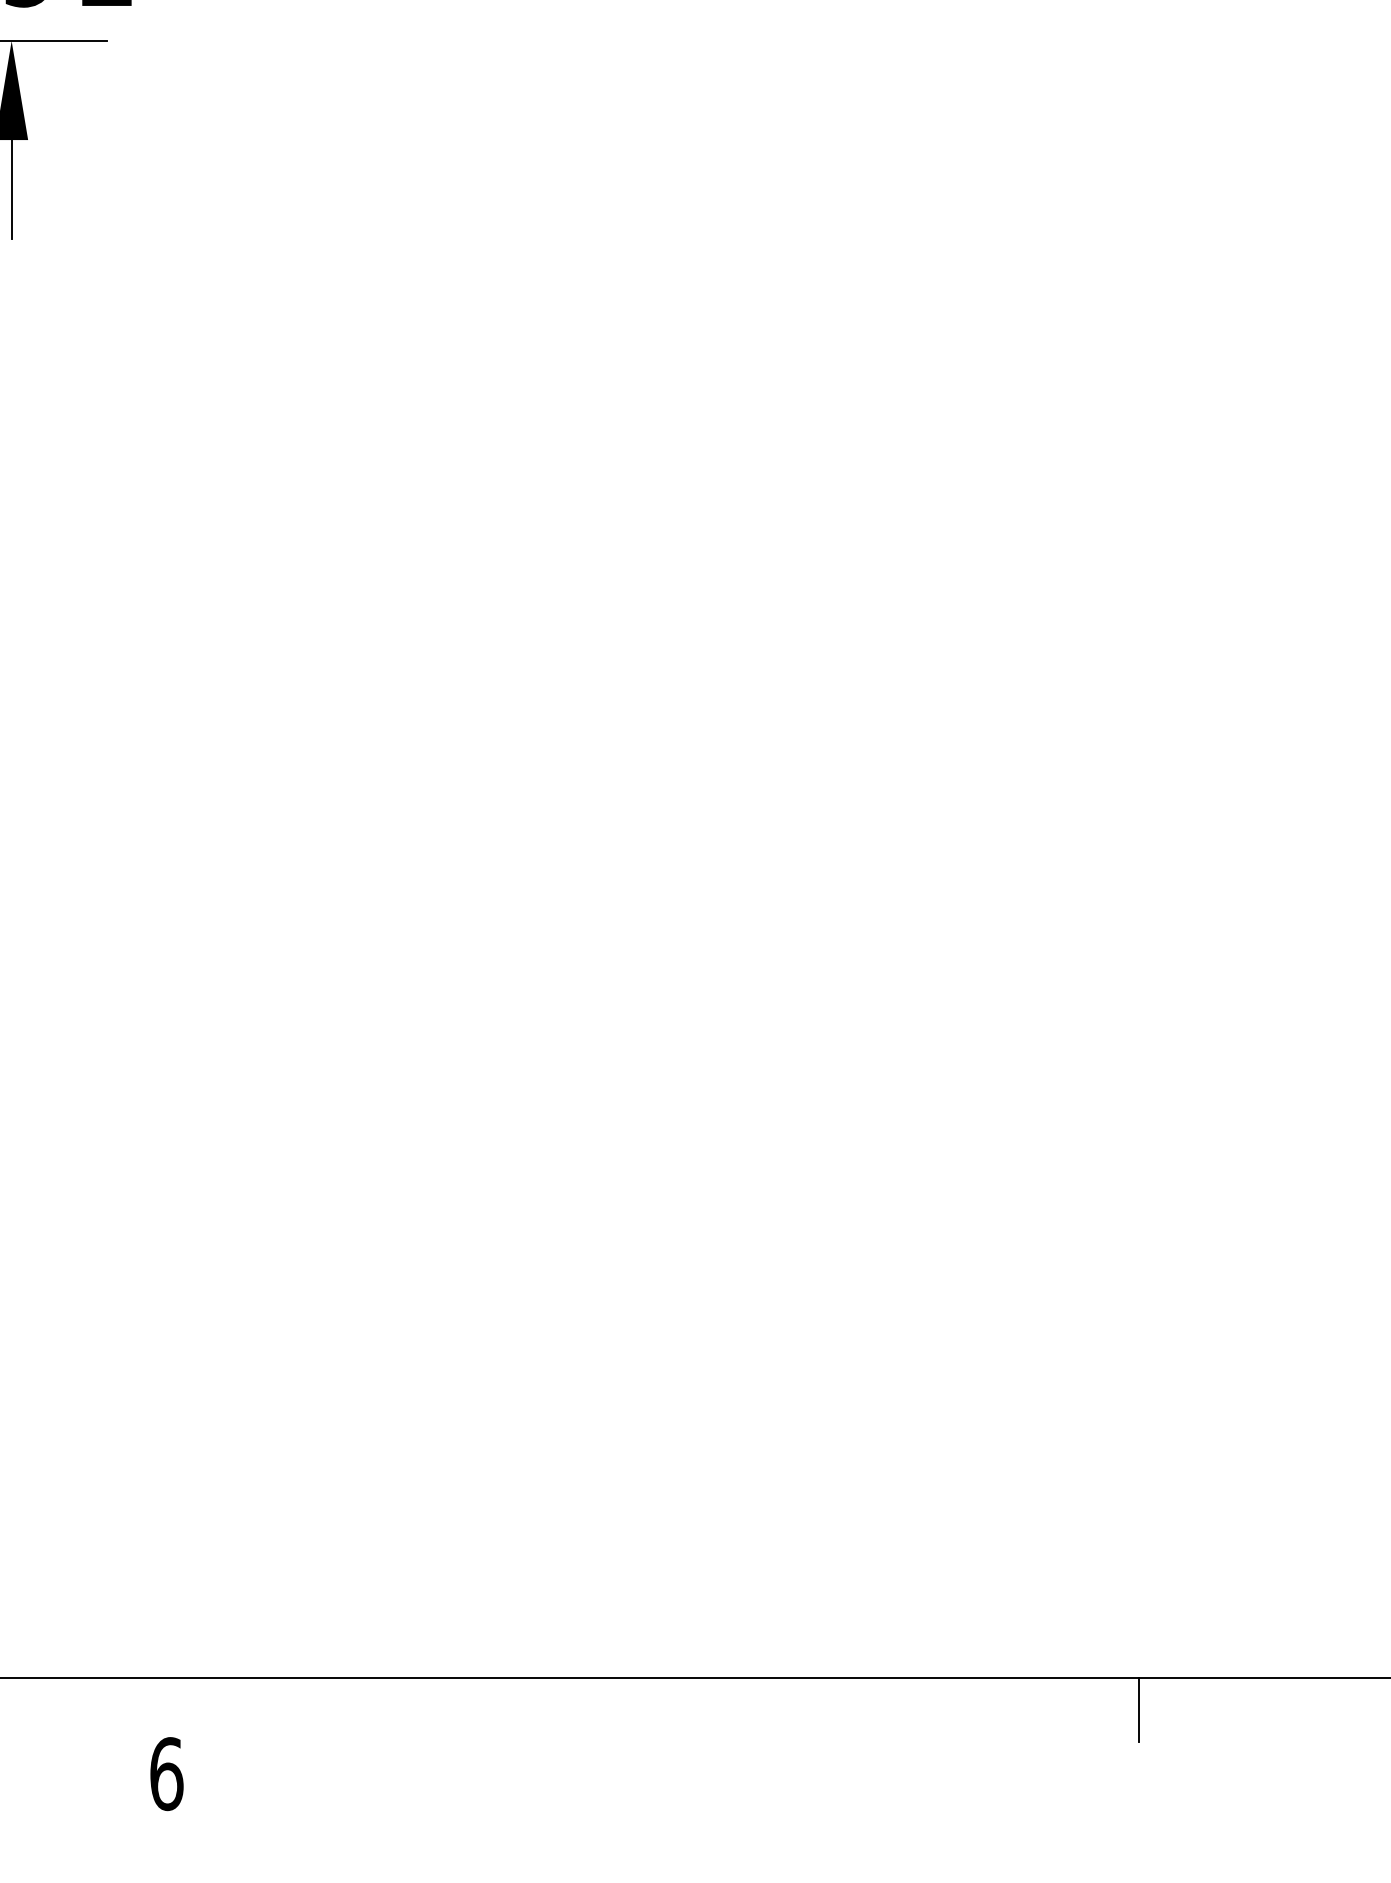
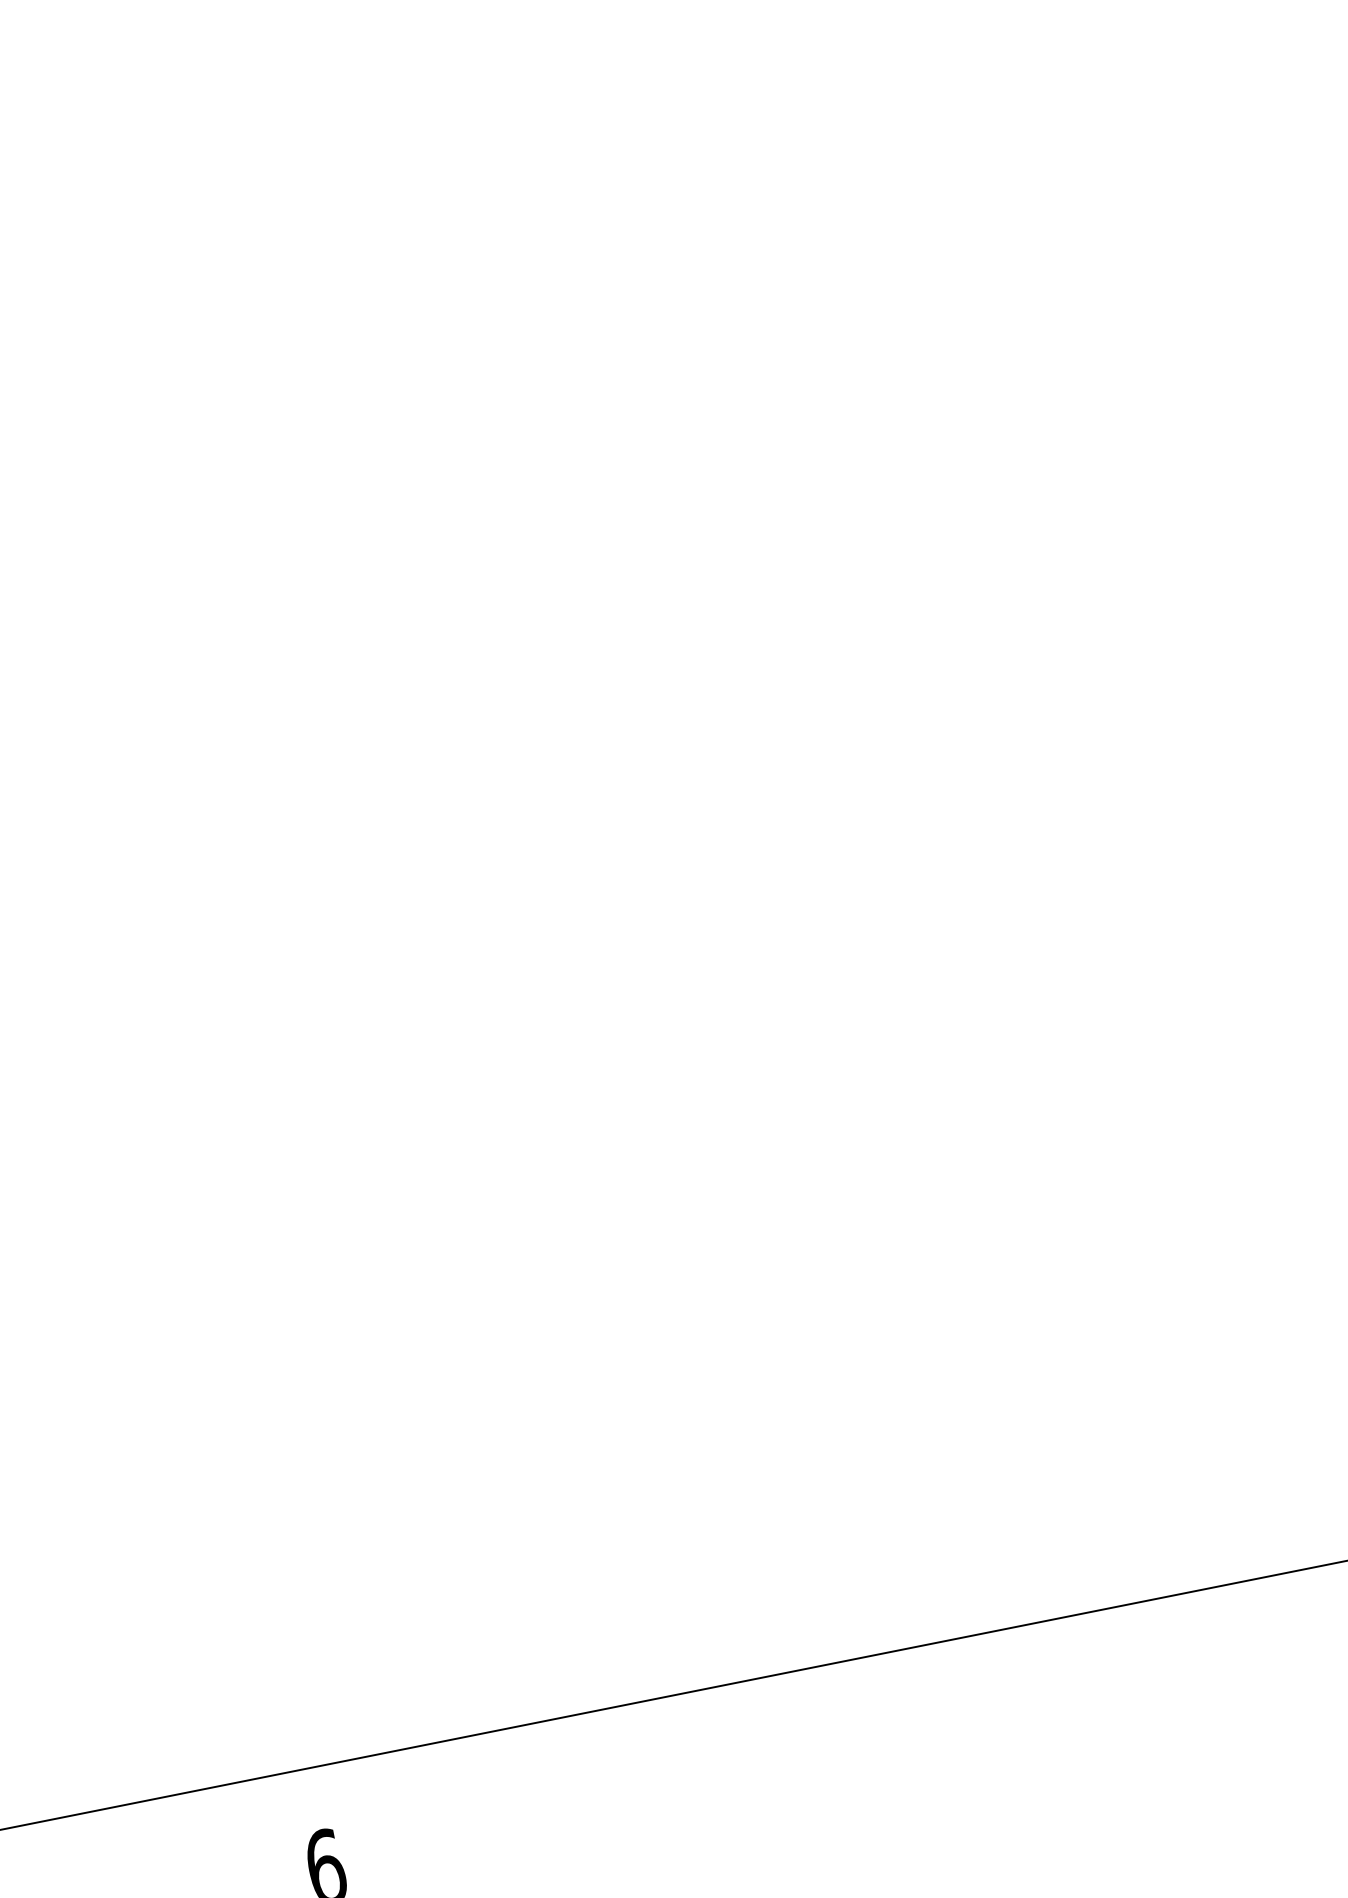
line: (1139, 1709) -> (1312, 1601), removed

